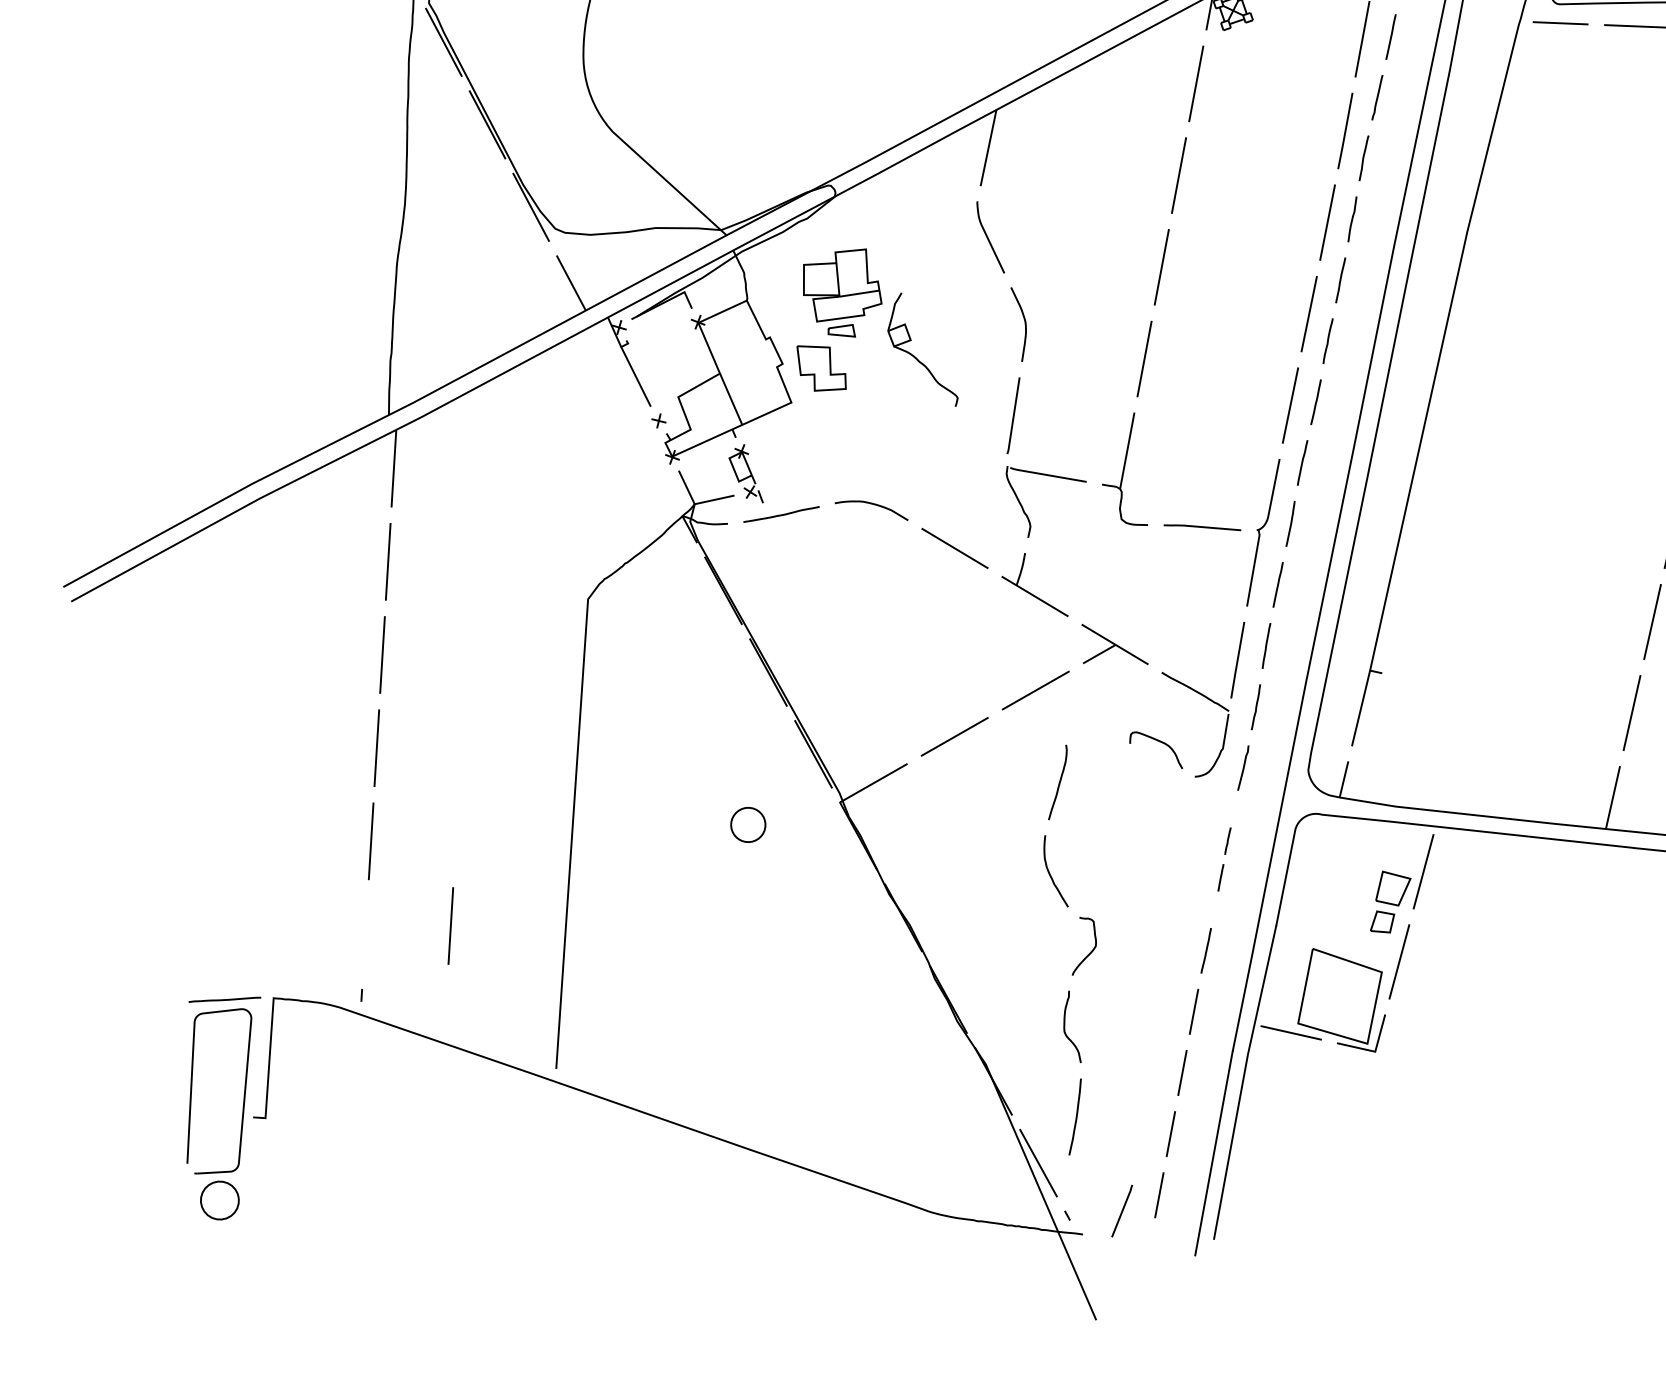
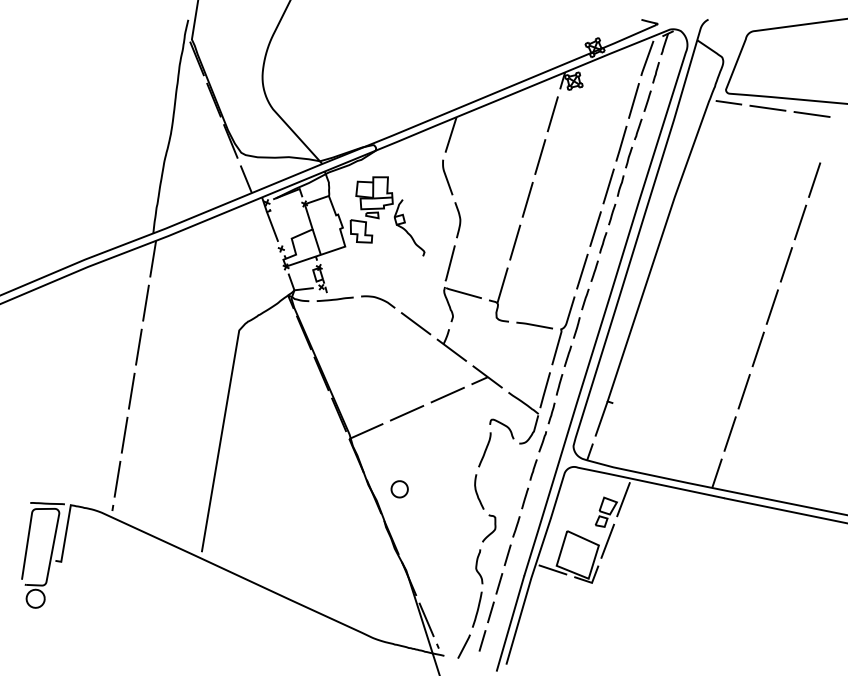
part: (747, 825) -> (399, 489), moved
part: (1224, 859) -> (529, 484), size x1.67
line: (450, 926) -> (117, 479), moved
part: (1084, 955) -> (489, 533), moved

